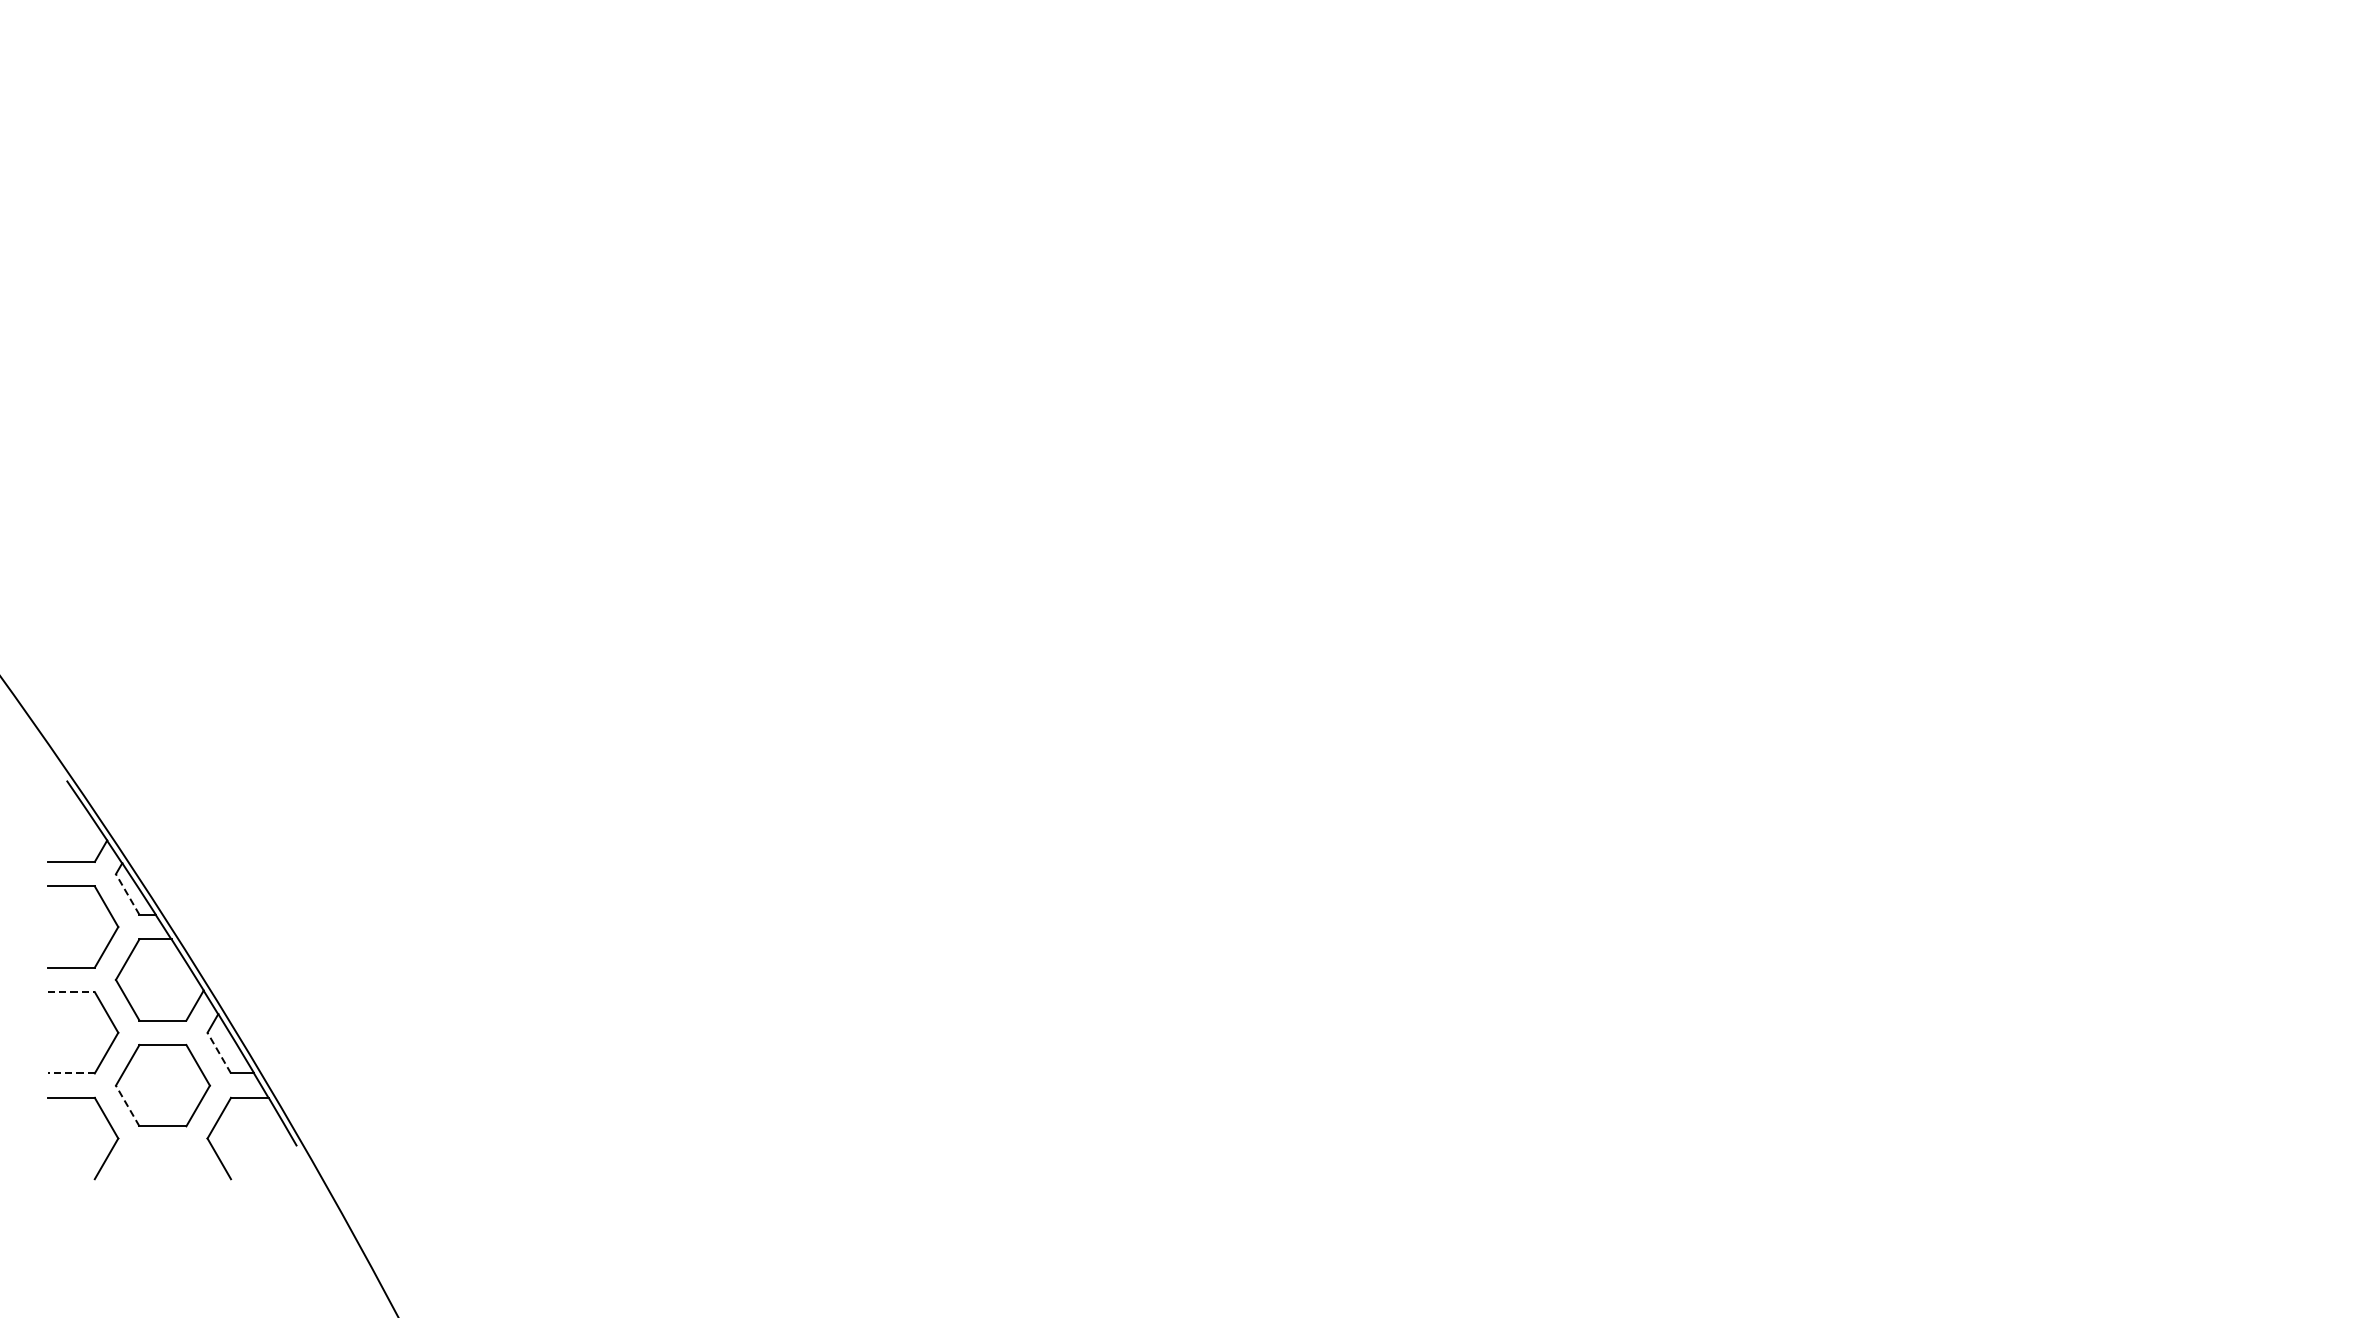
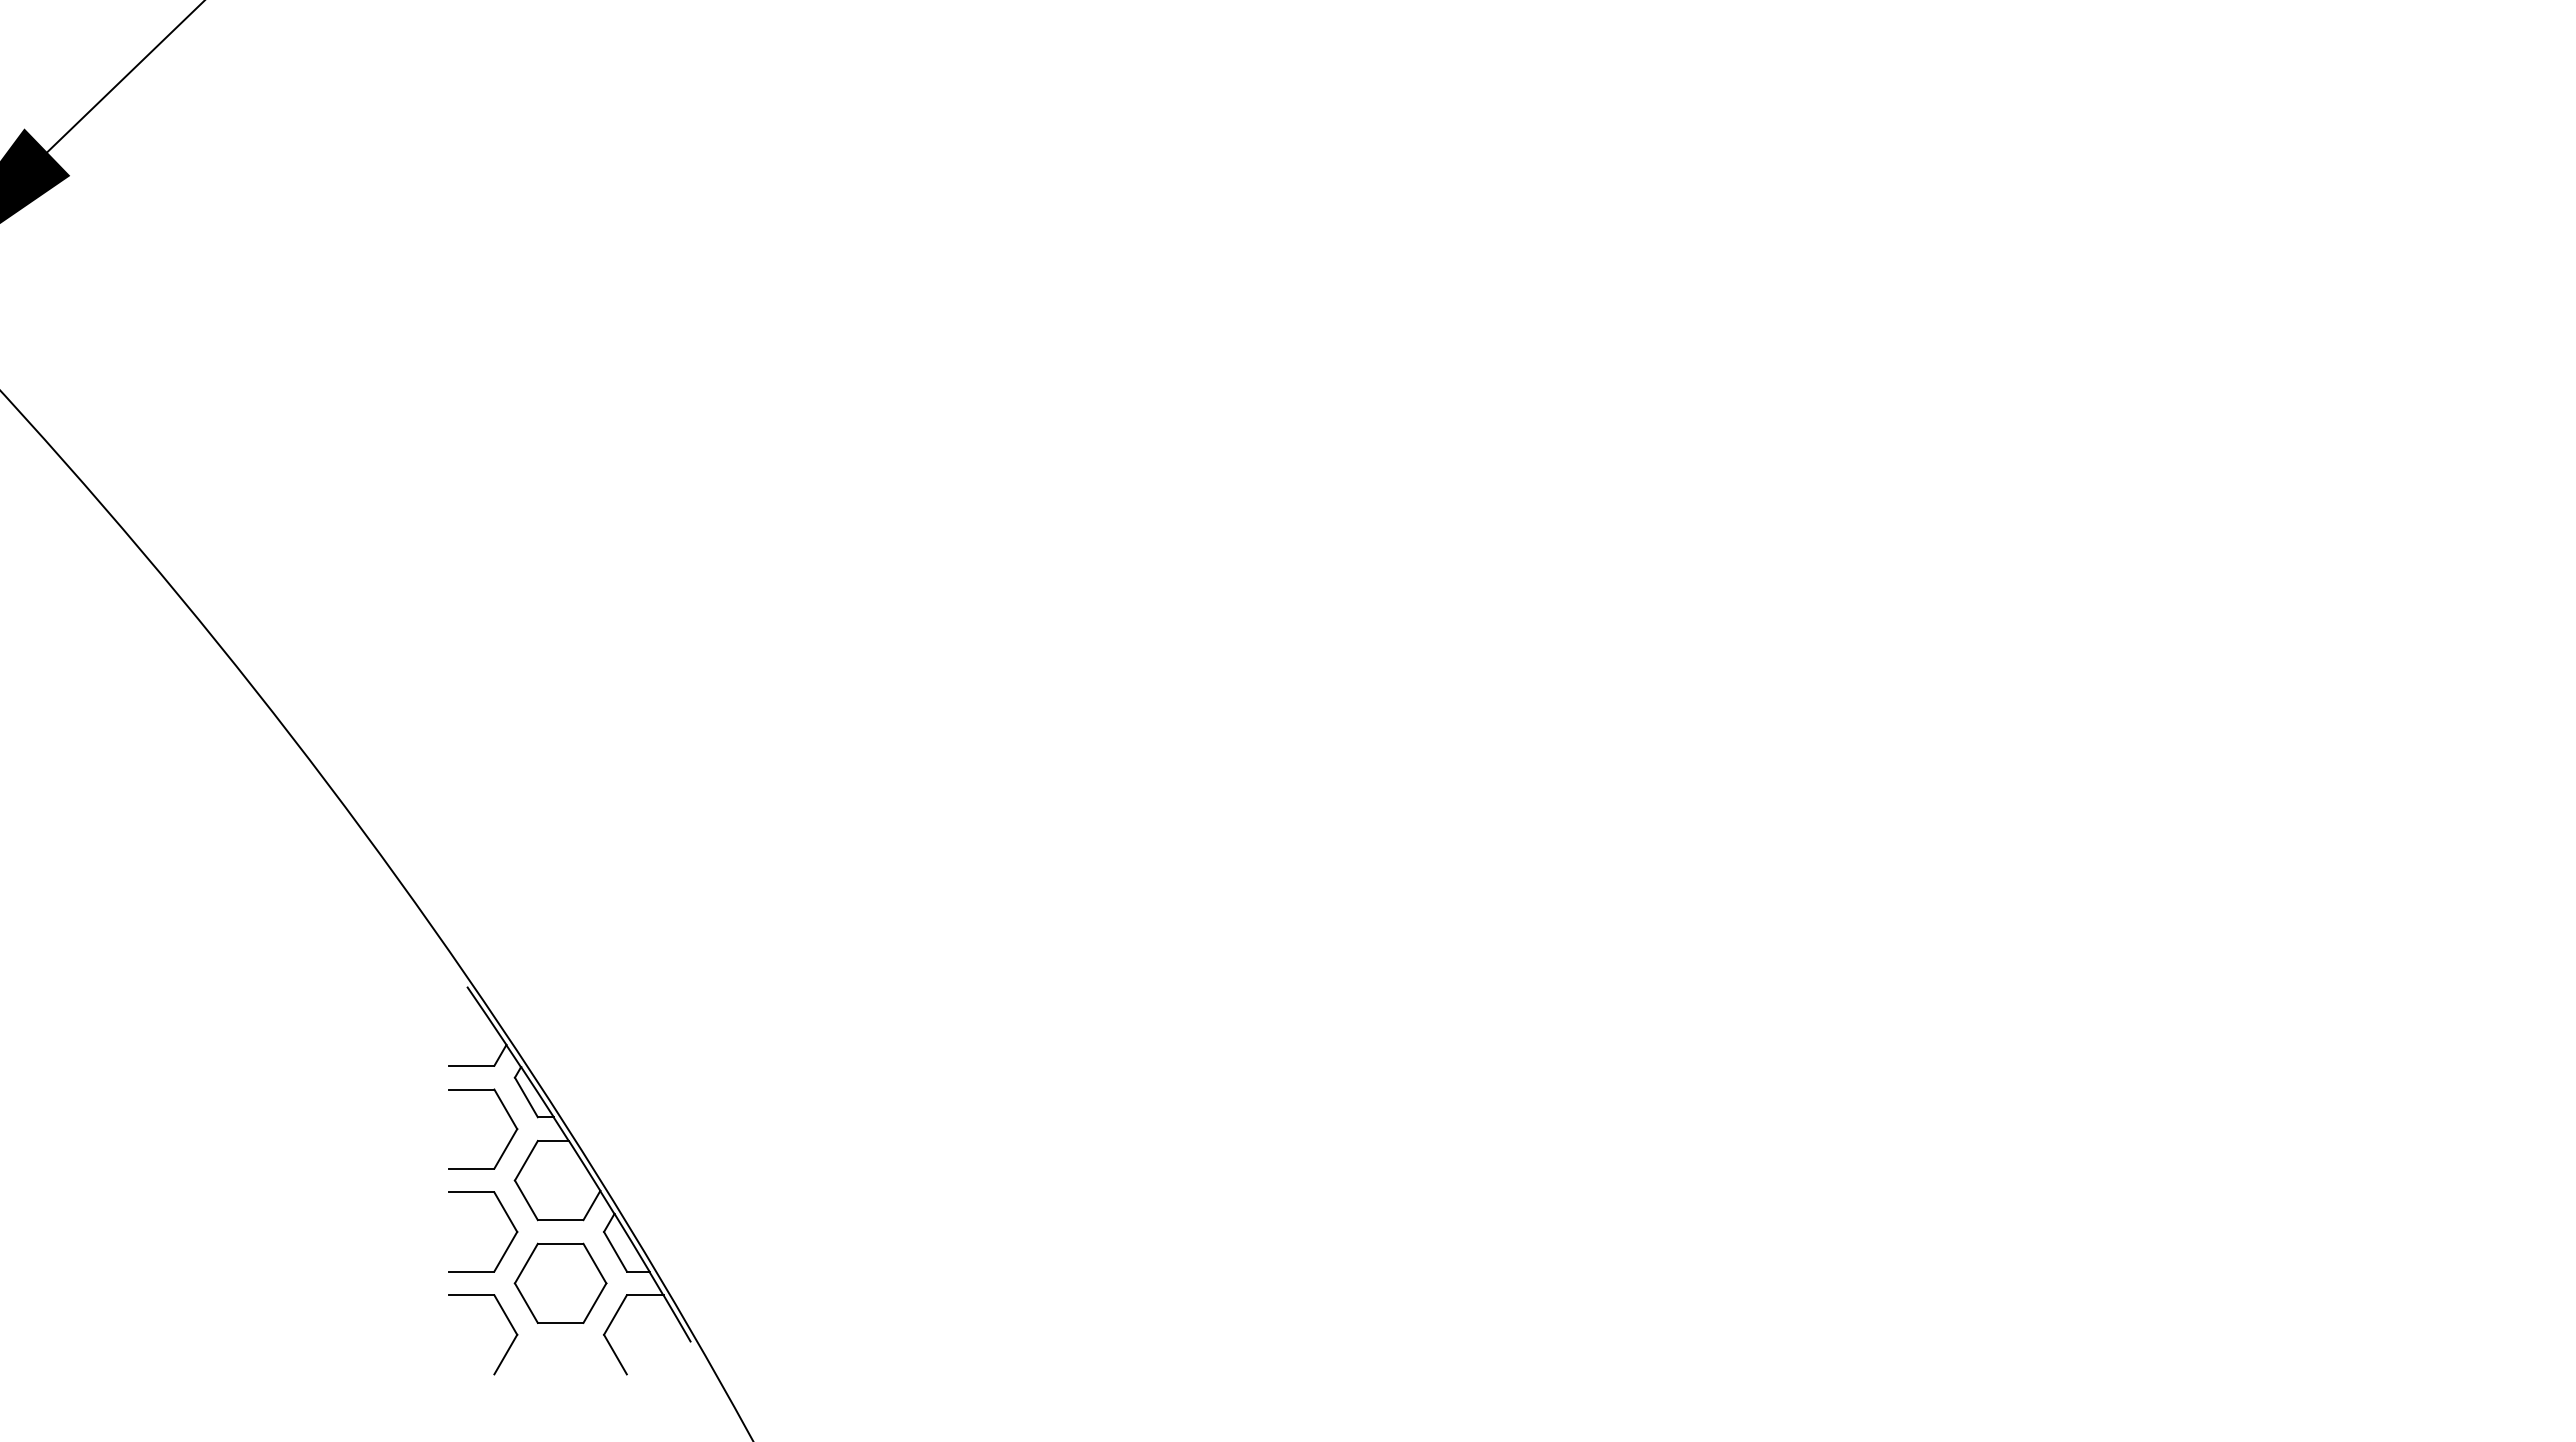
line: (127, 894) -> (526, 1097), dashed -> solid
line: (71, 992) -> (471, 1192), dashed -> solid
line: (219, 1052) -> (615, 1251), dashed -> solid
line: (71, 1073) -> (471, 1271), dashed -> solid
line: (127, 1106) -> (526, 1303), dashed -> solid

